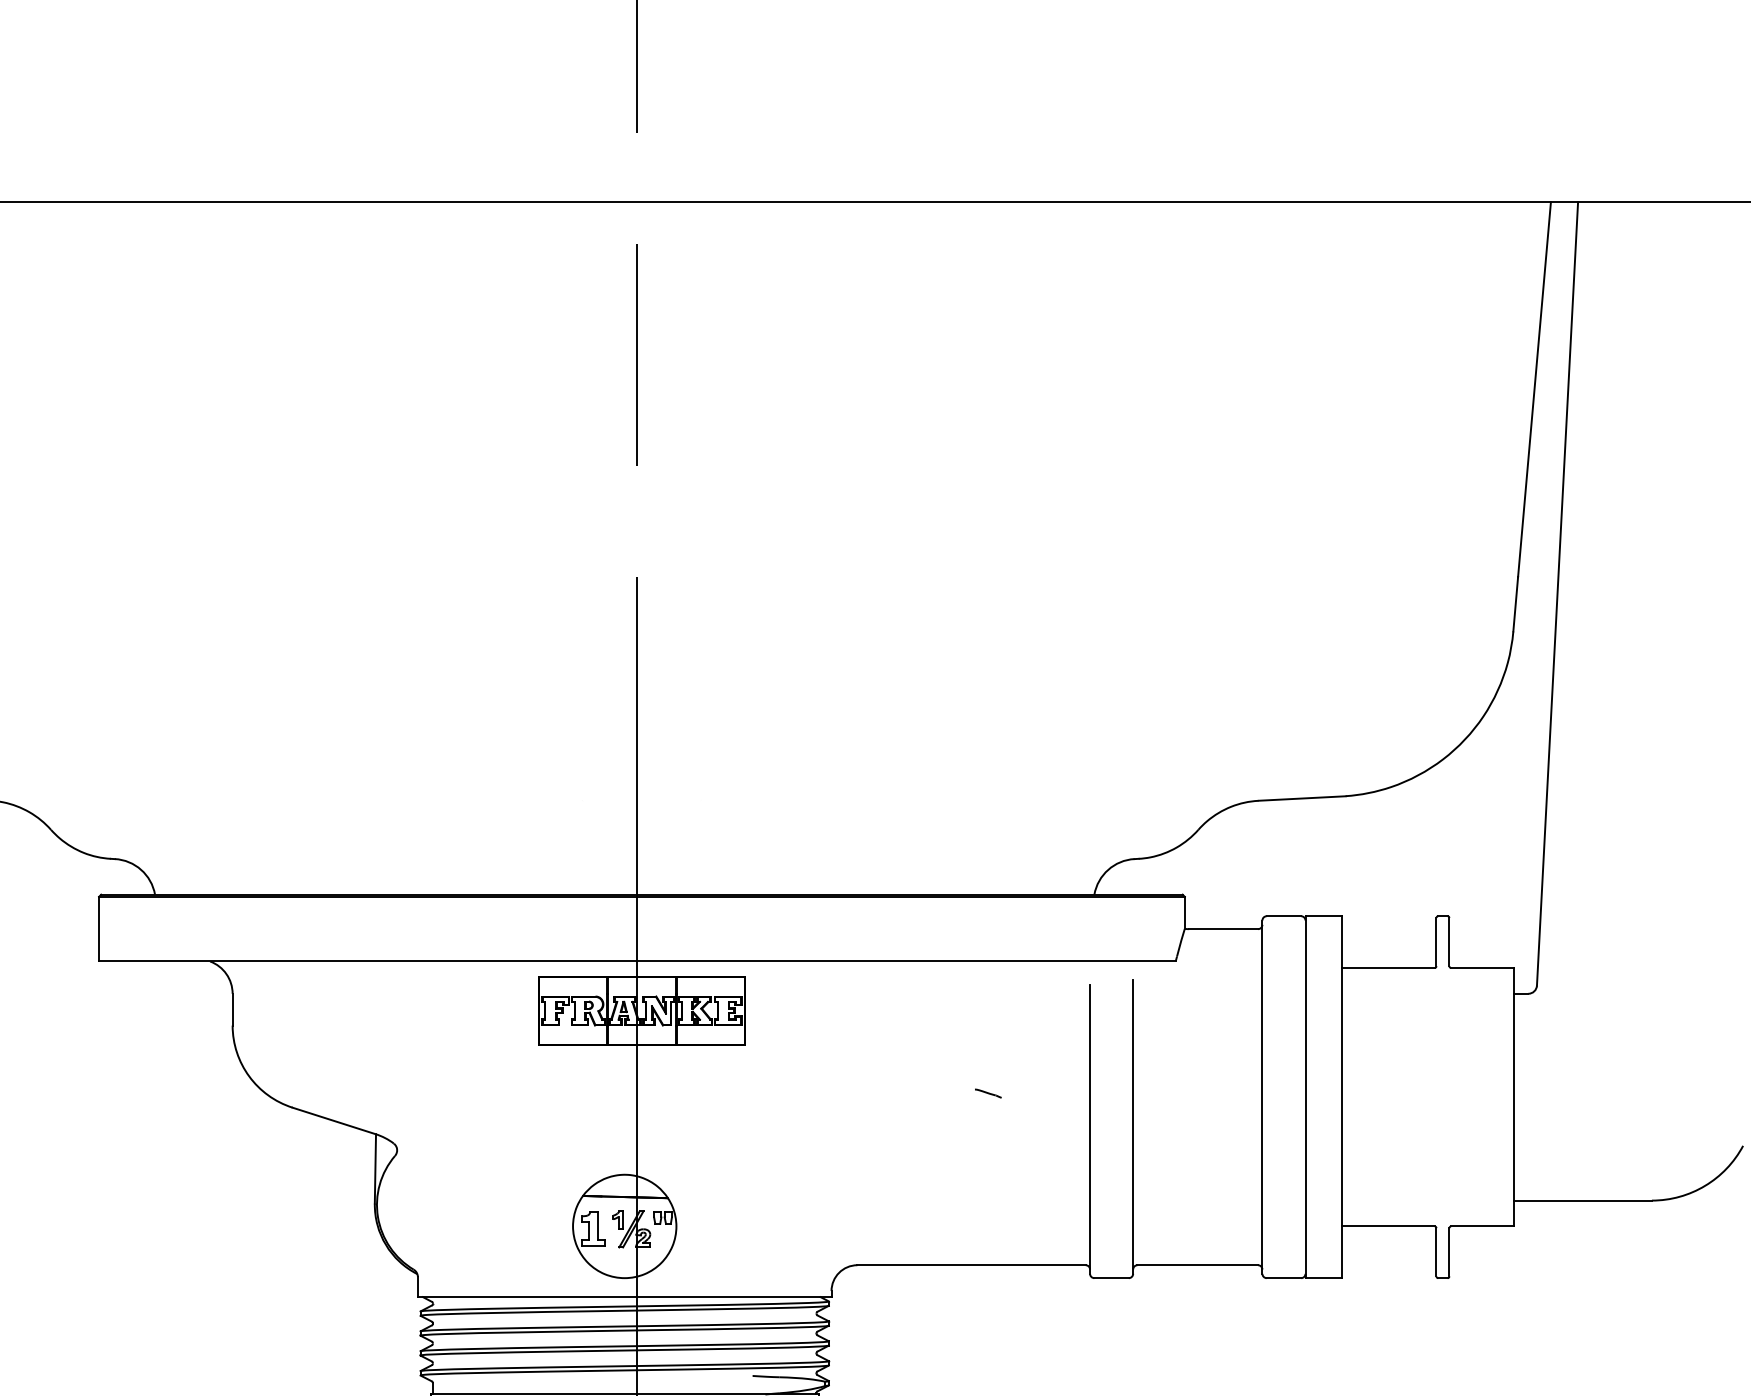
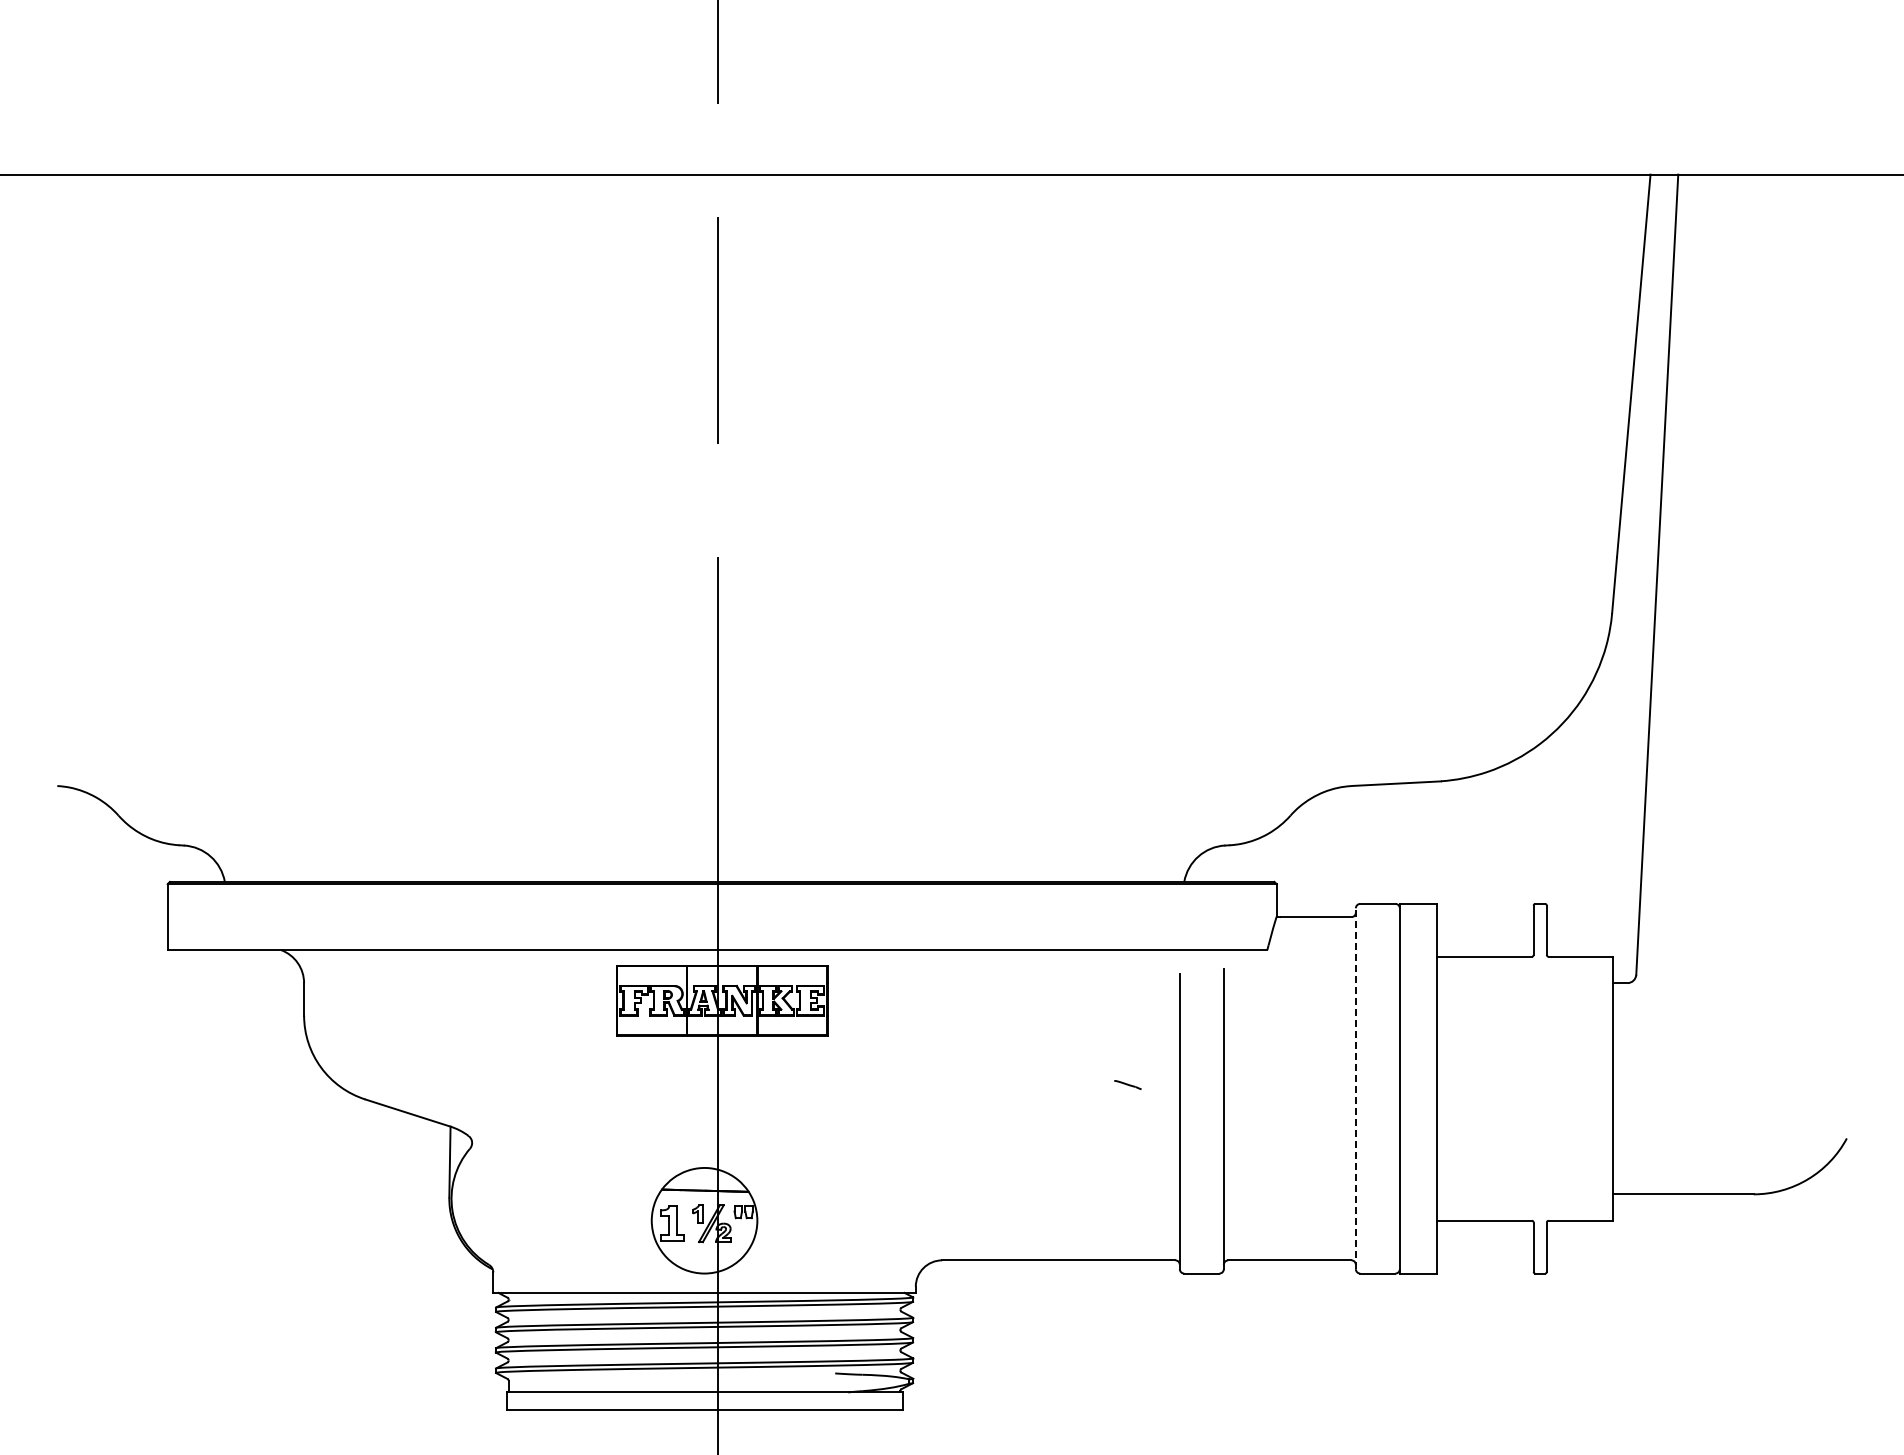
line: (987, 1093) -> (1127, 1084), moved
line: (1262, 1096) -> (1355, 1088), solid -> dashed

